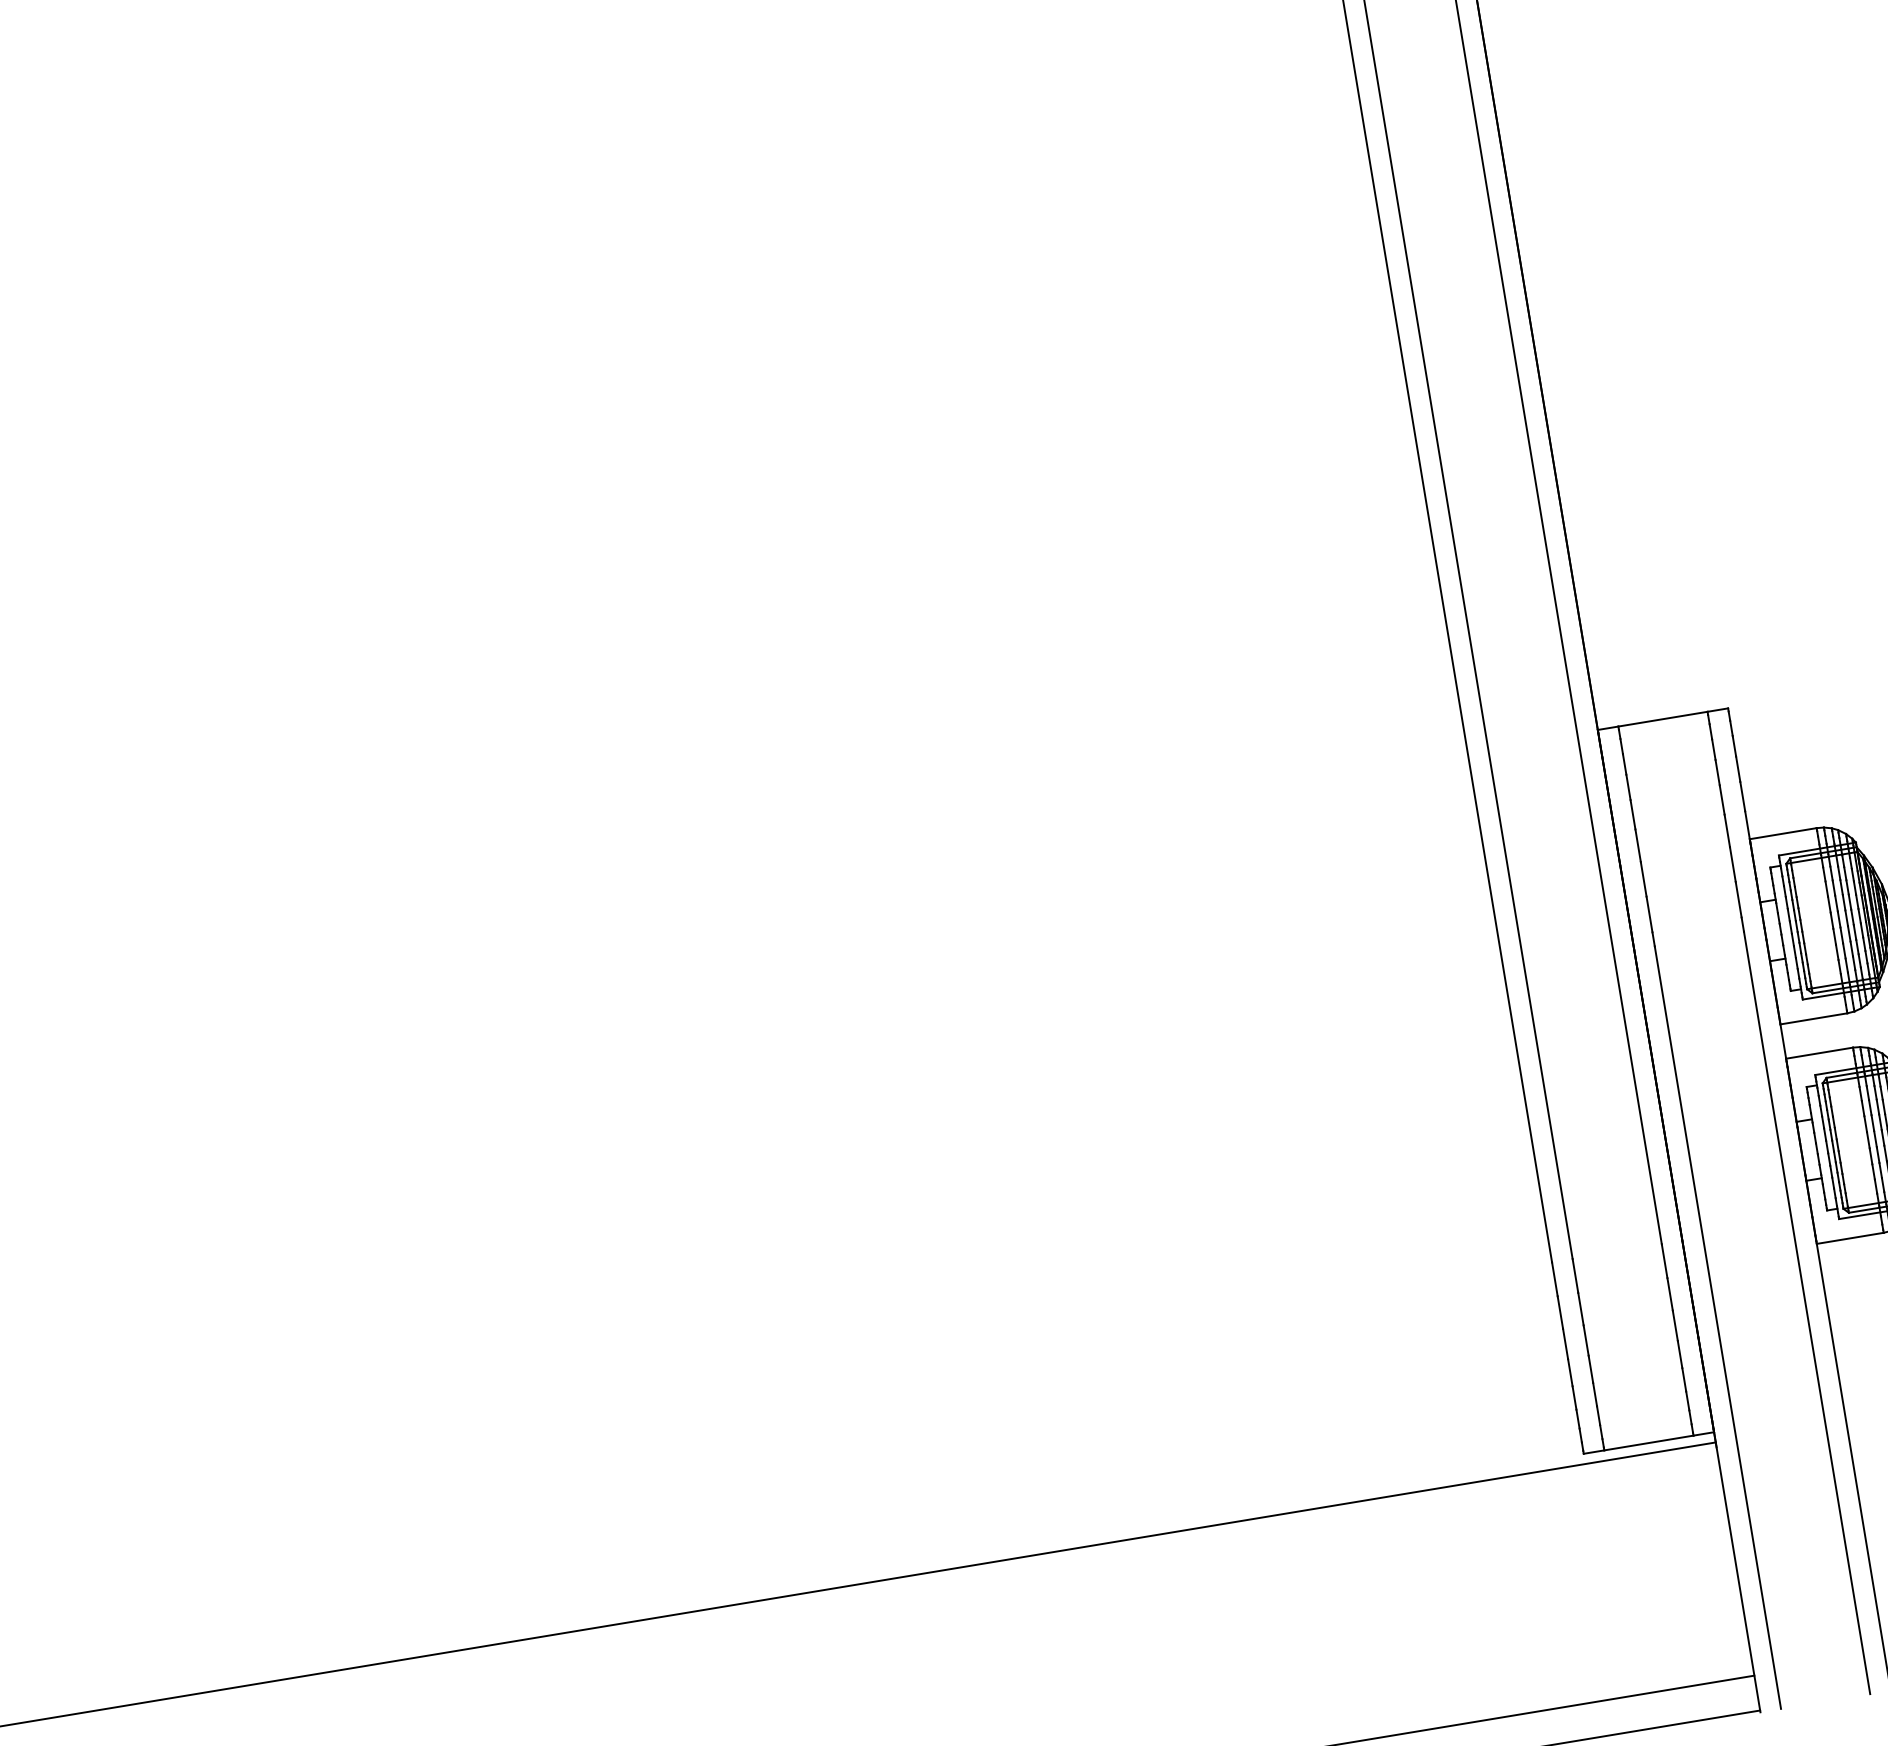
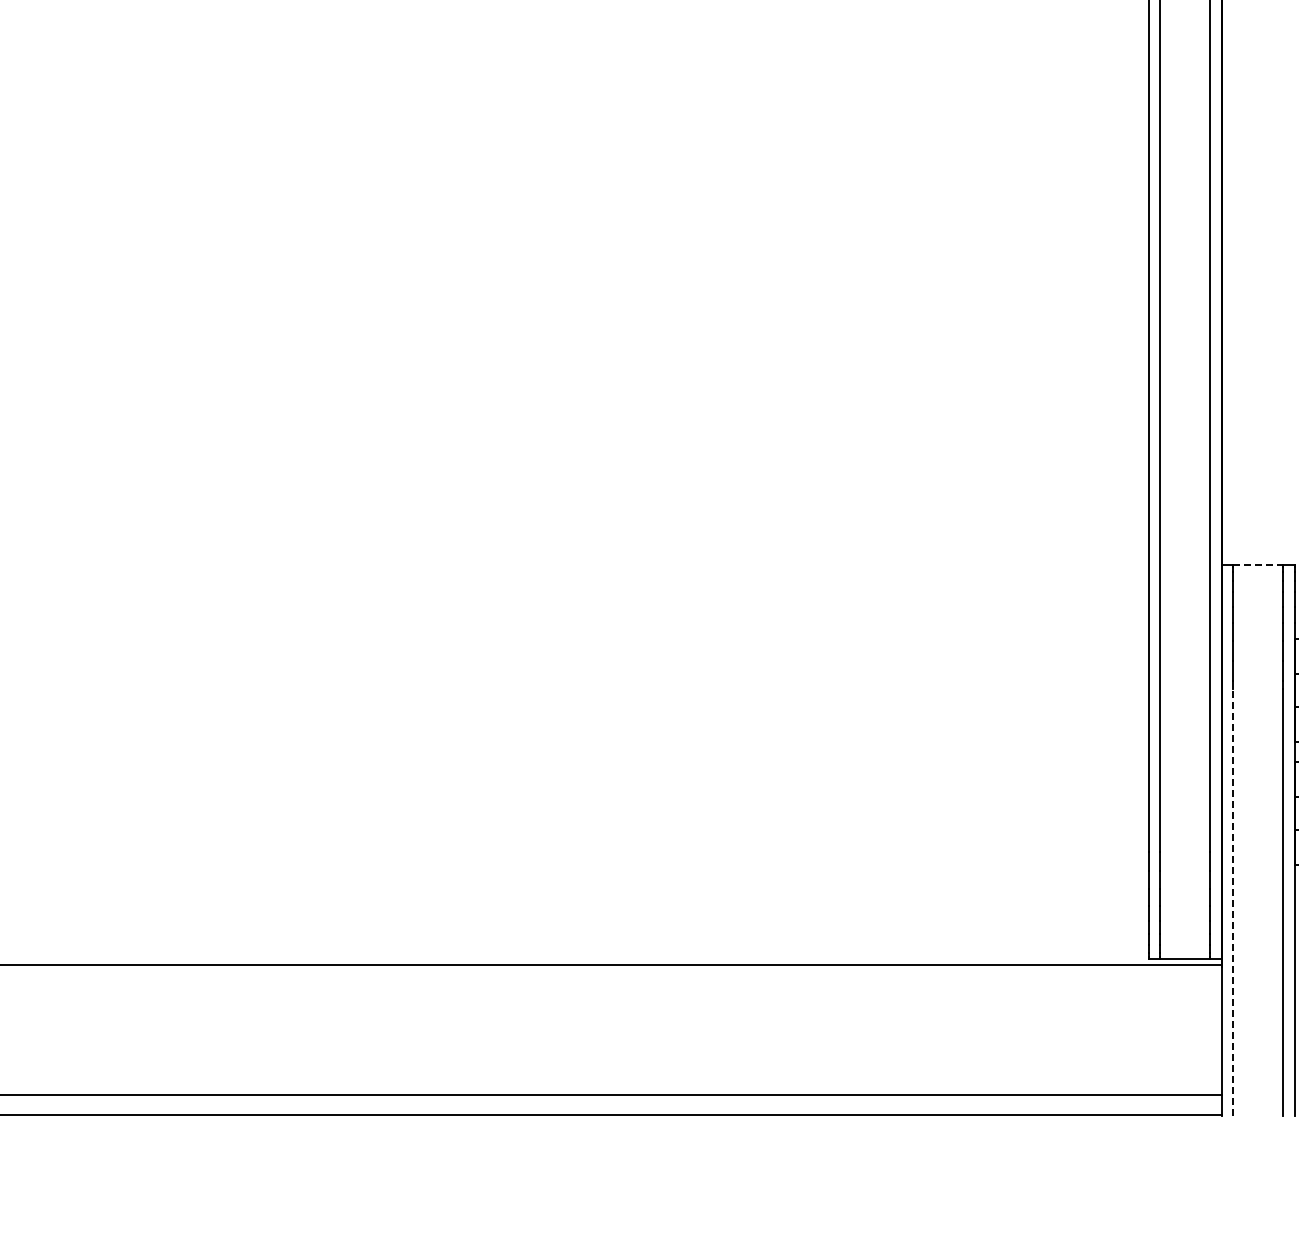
line: (1663, 719) -> (1258, 565), solid -> dashed
line: (1718, 1328) -> (1233, 902), solid -> dashed

